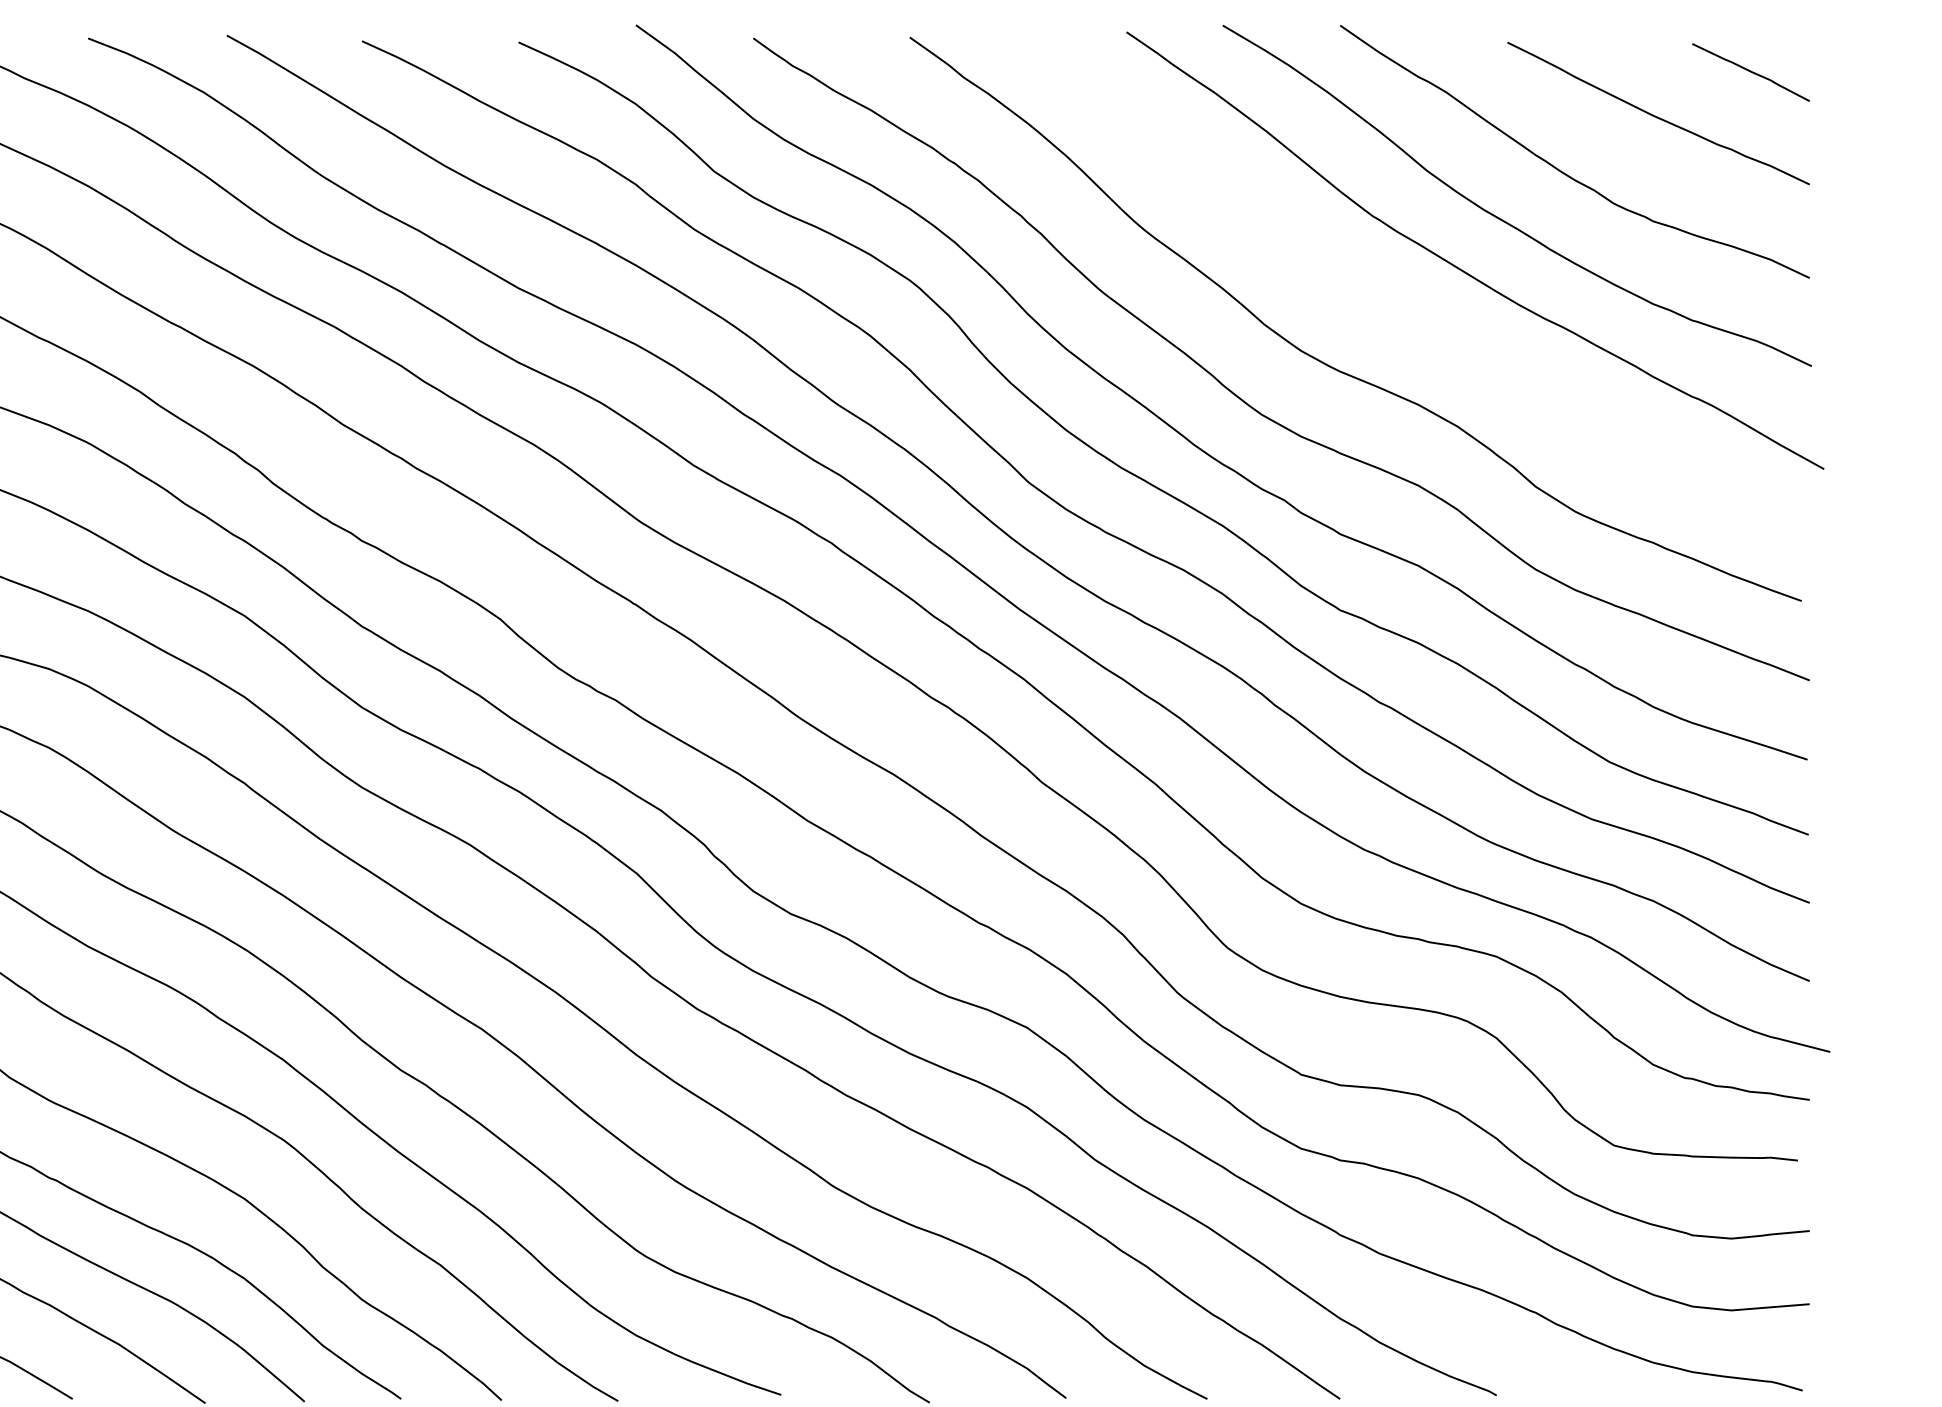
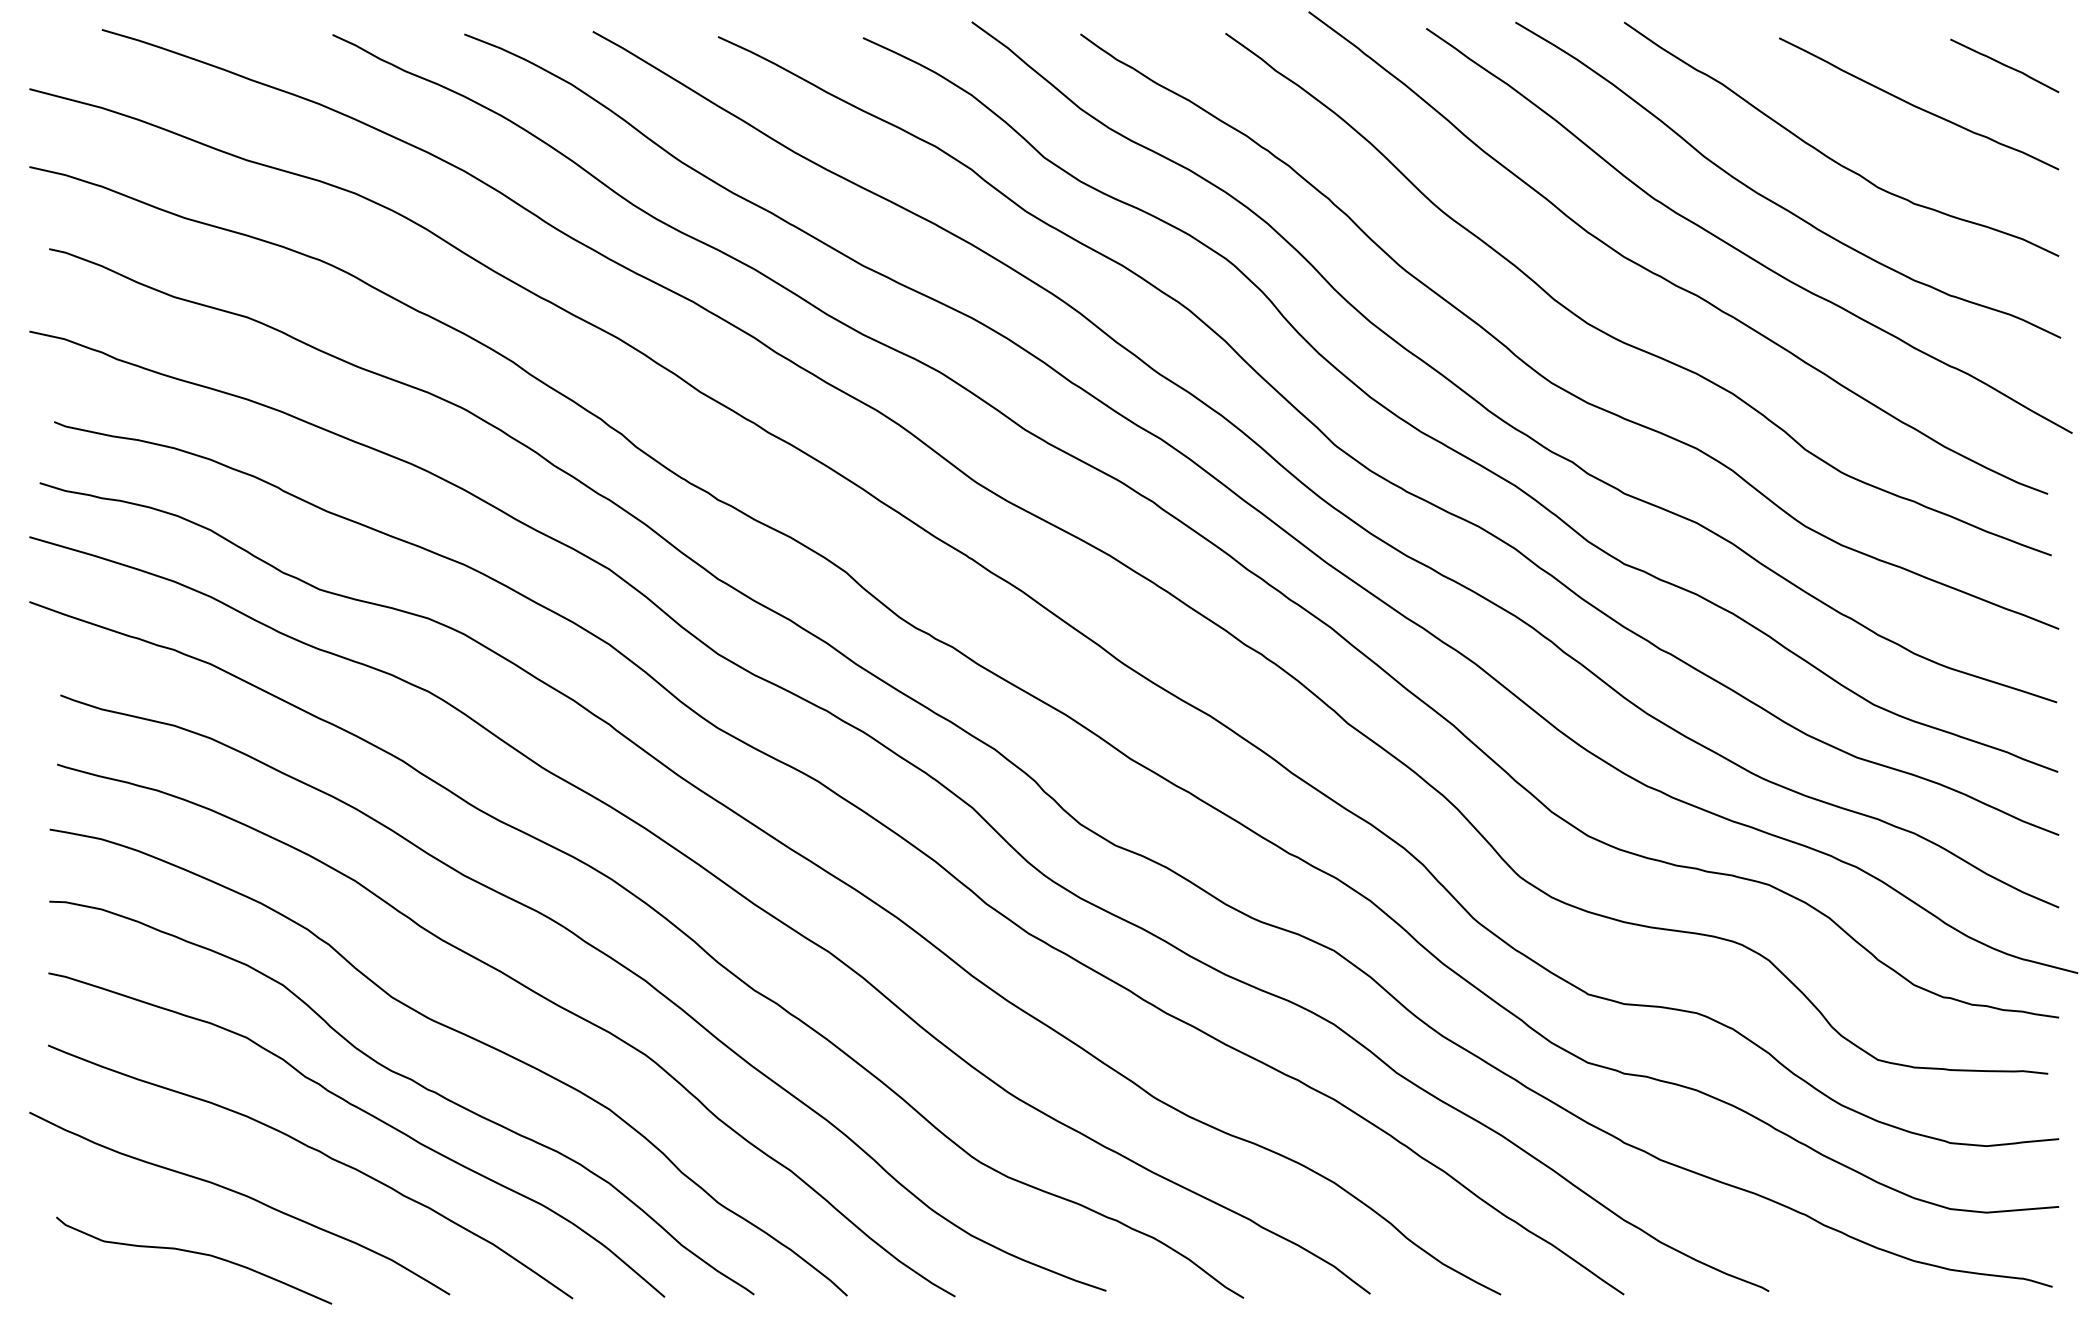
curve: (1383, 300) -> (1664, 277), added

